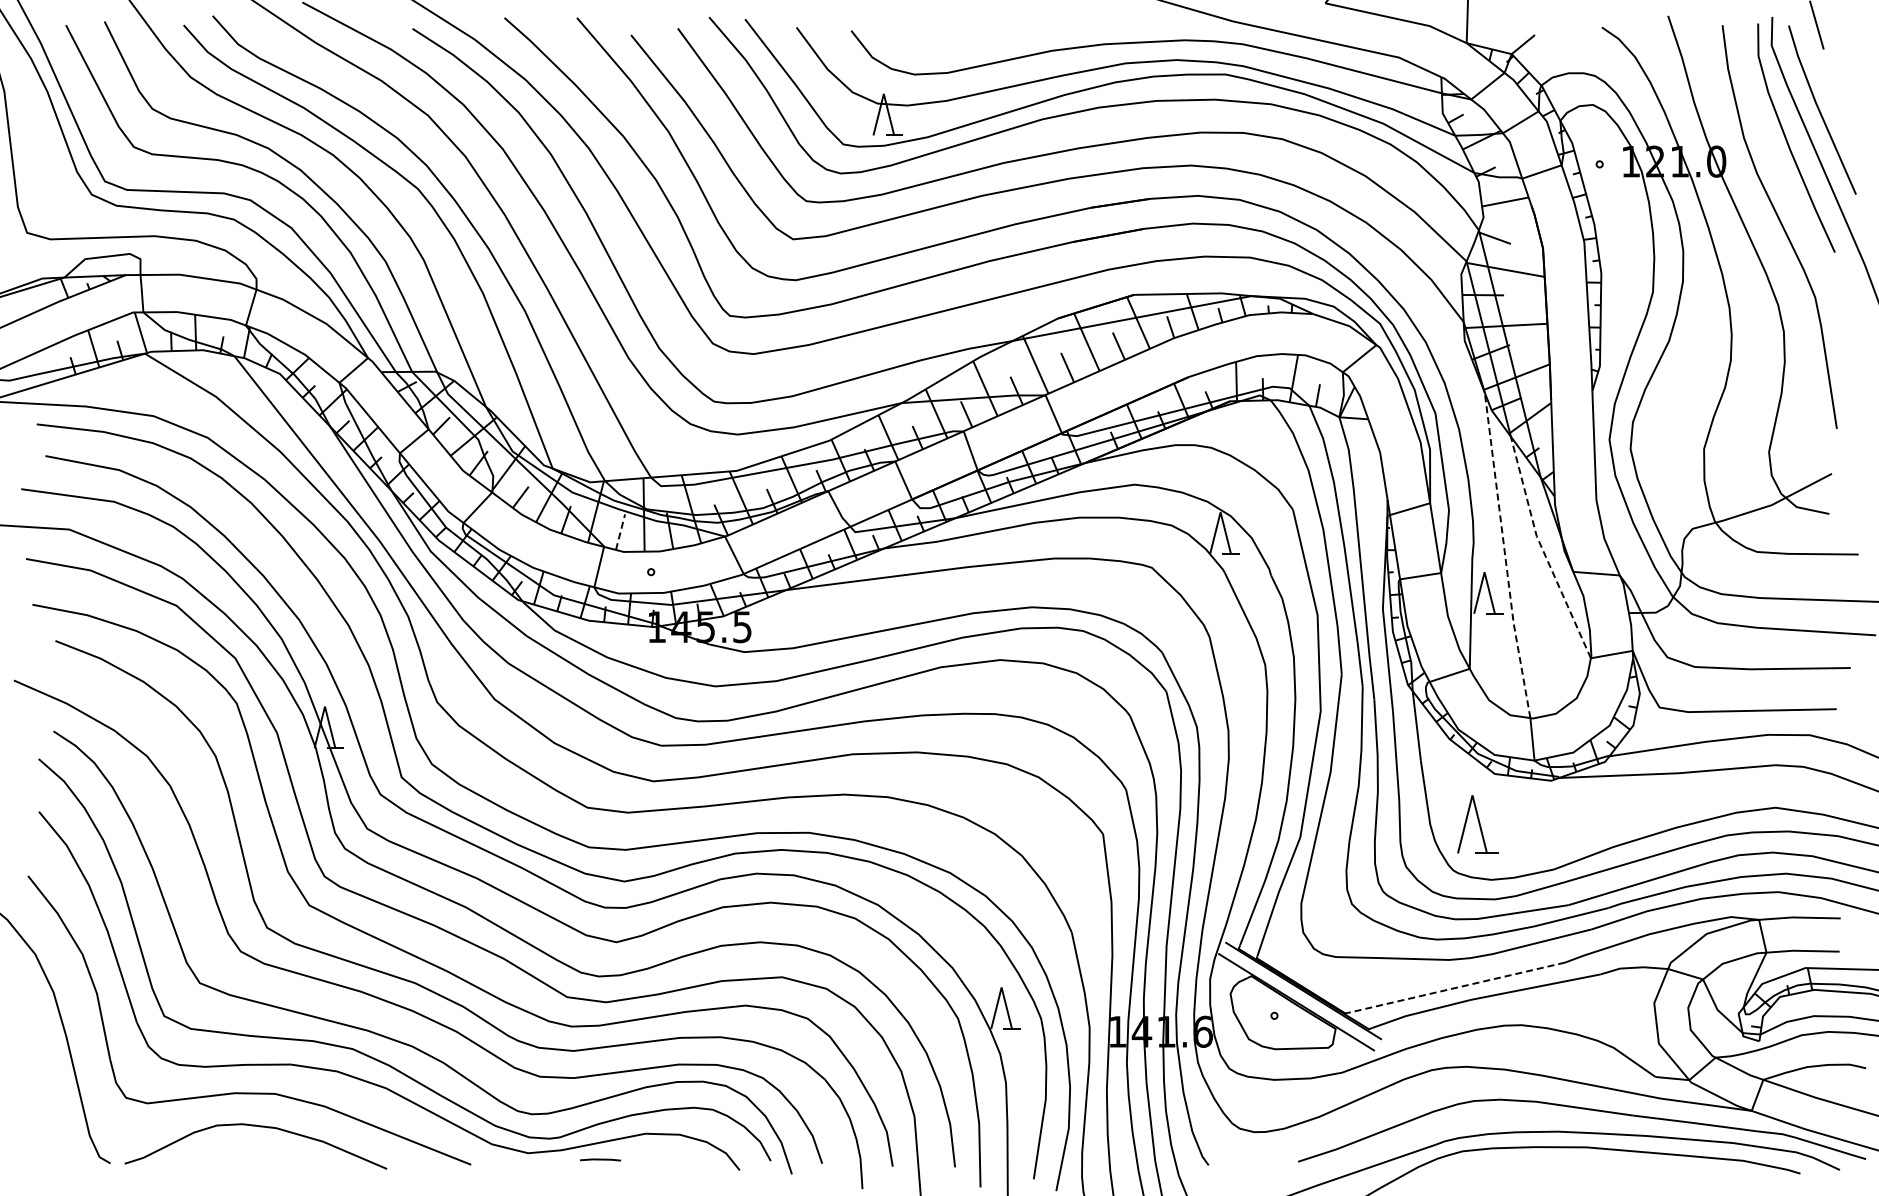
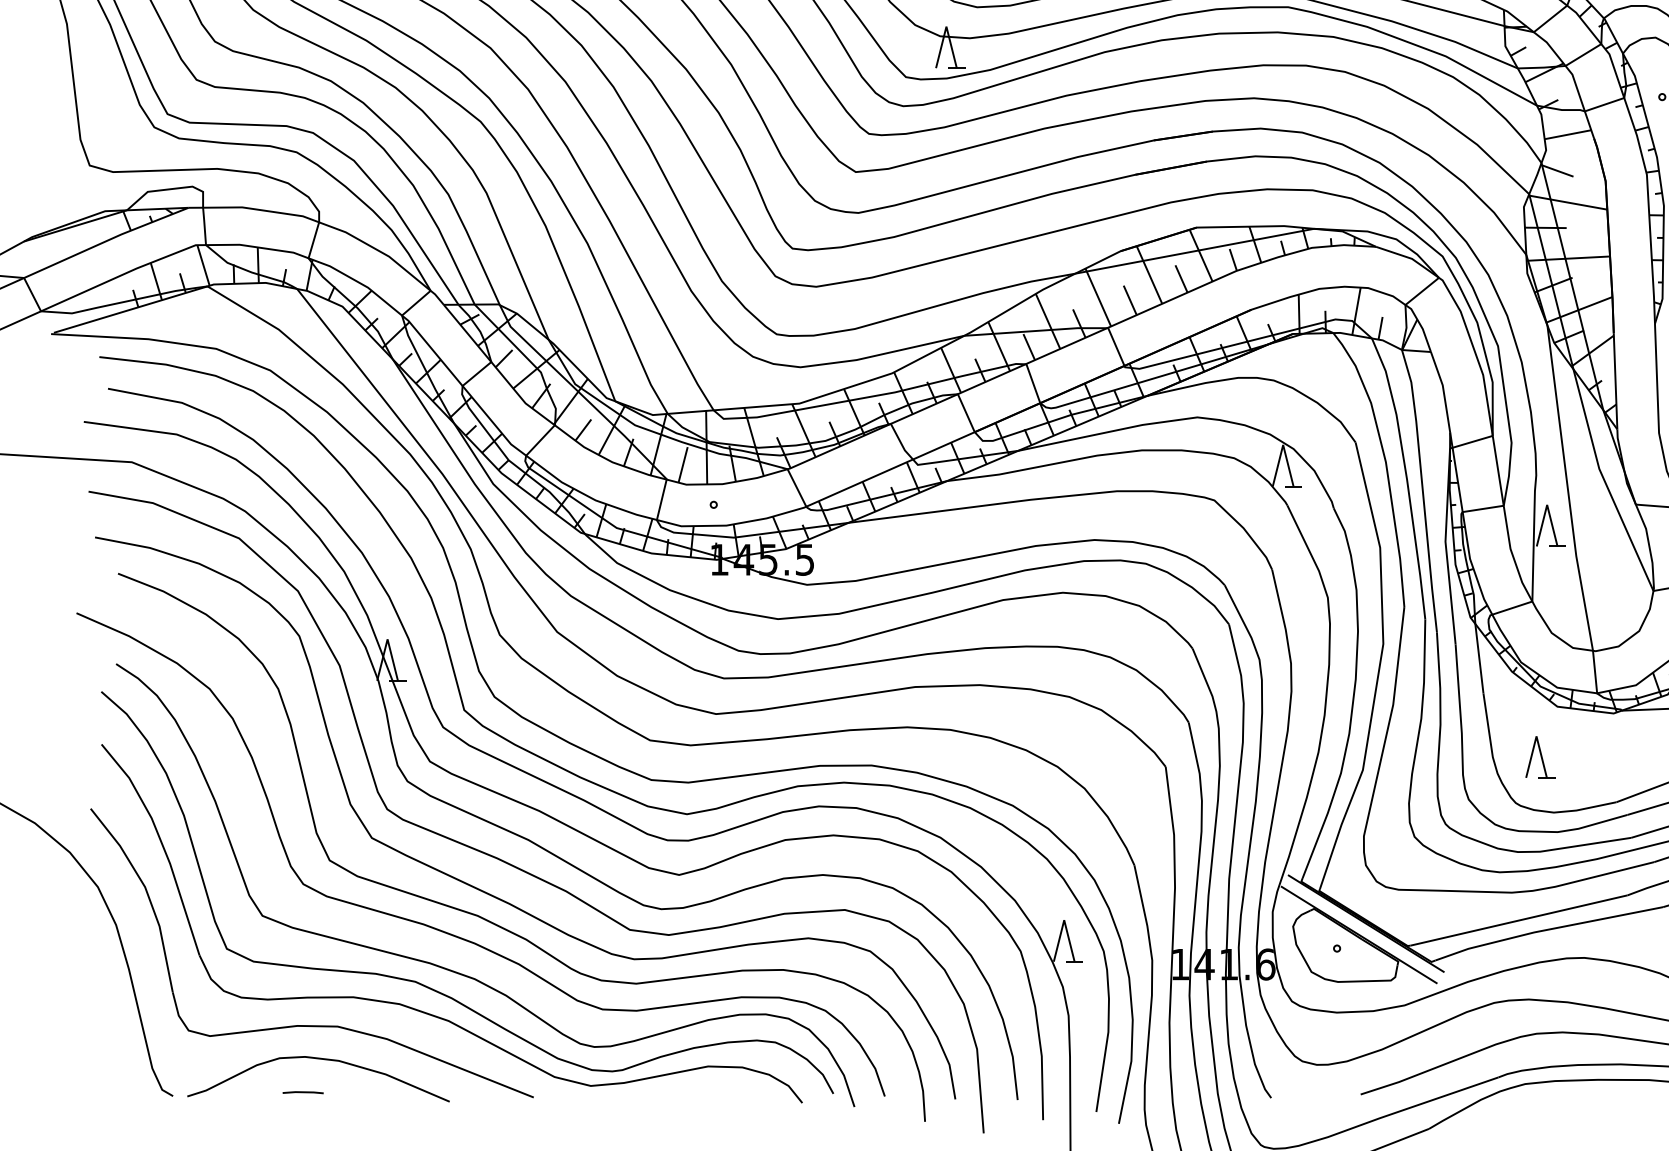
line: (620, 531) -> (683, 464), dashed -> solid
line: (1542, 549) -> (1605, 482), dashed -> solid
line: (1505, 556) -> (1568, 489), dashed -> solid
part: (1477, 824) -> (1540, 757), size x0.71
line: (1455, 987) -> (1518, 920), dashed -> solid
line: (600, 1159) -> (303, 1092), moved

